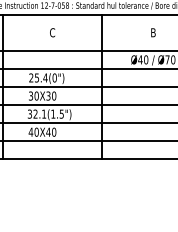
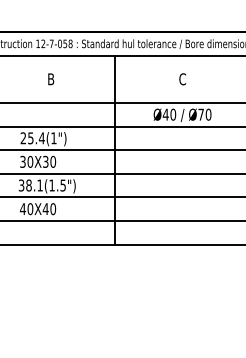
text: (52, 32) -> (50, 79), C -> B
text: (153, 32) -> (182, 79), B -> C
text: (54, 78) -> (53, 138), 25.4(0") -> 25.4(1")
text: (35, 114) -> (28, 185), 32.1(1.5") -> 38.1(1.5")

